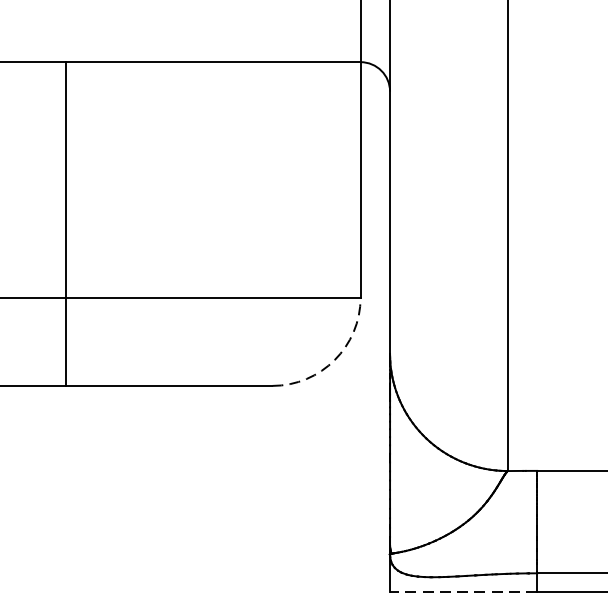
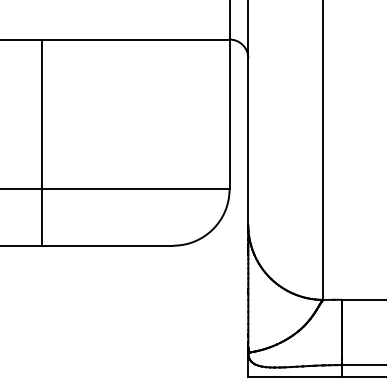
arc: (335, 360) -> (213, 229), dashed -> solid
line: (464, 591) -> (295, 376), dashed -> solid

